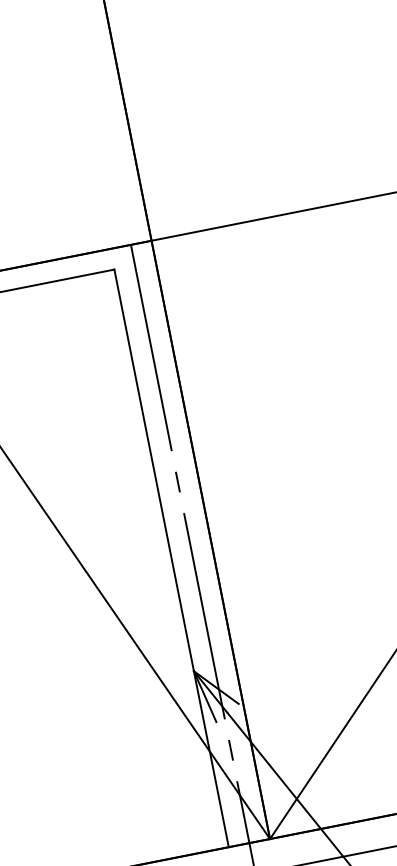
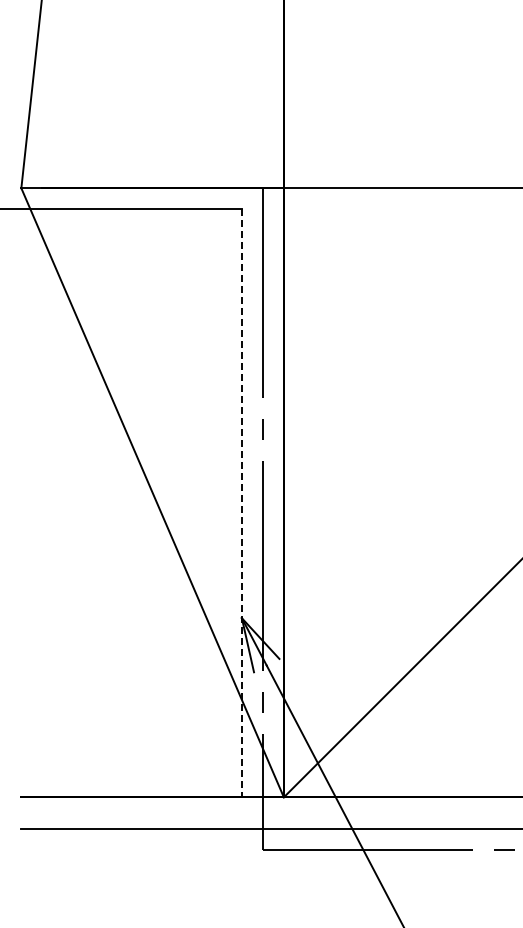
line: (171, 558) -> (241, 503), solid -> dashed

